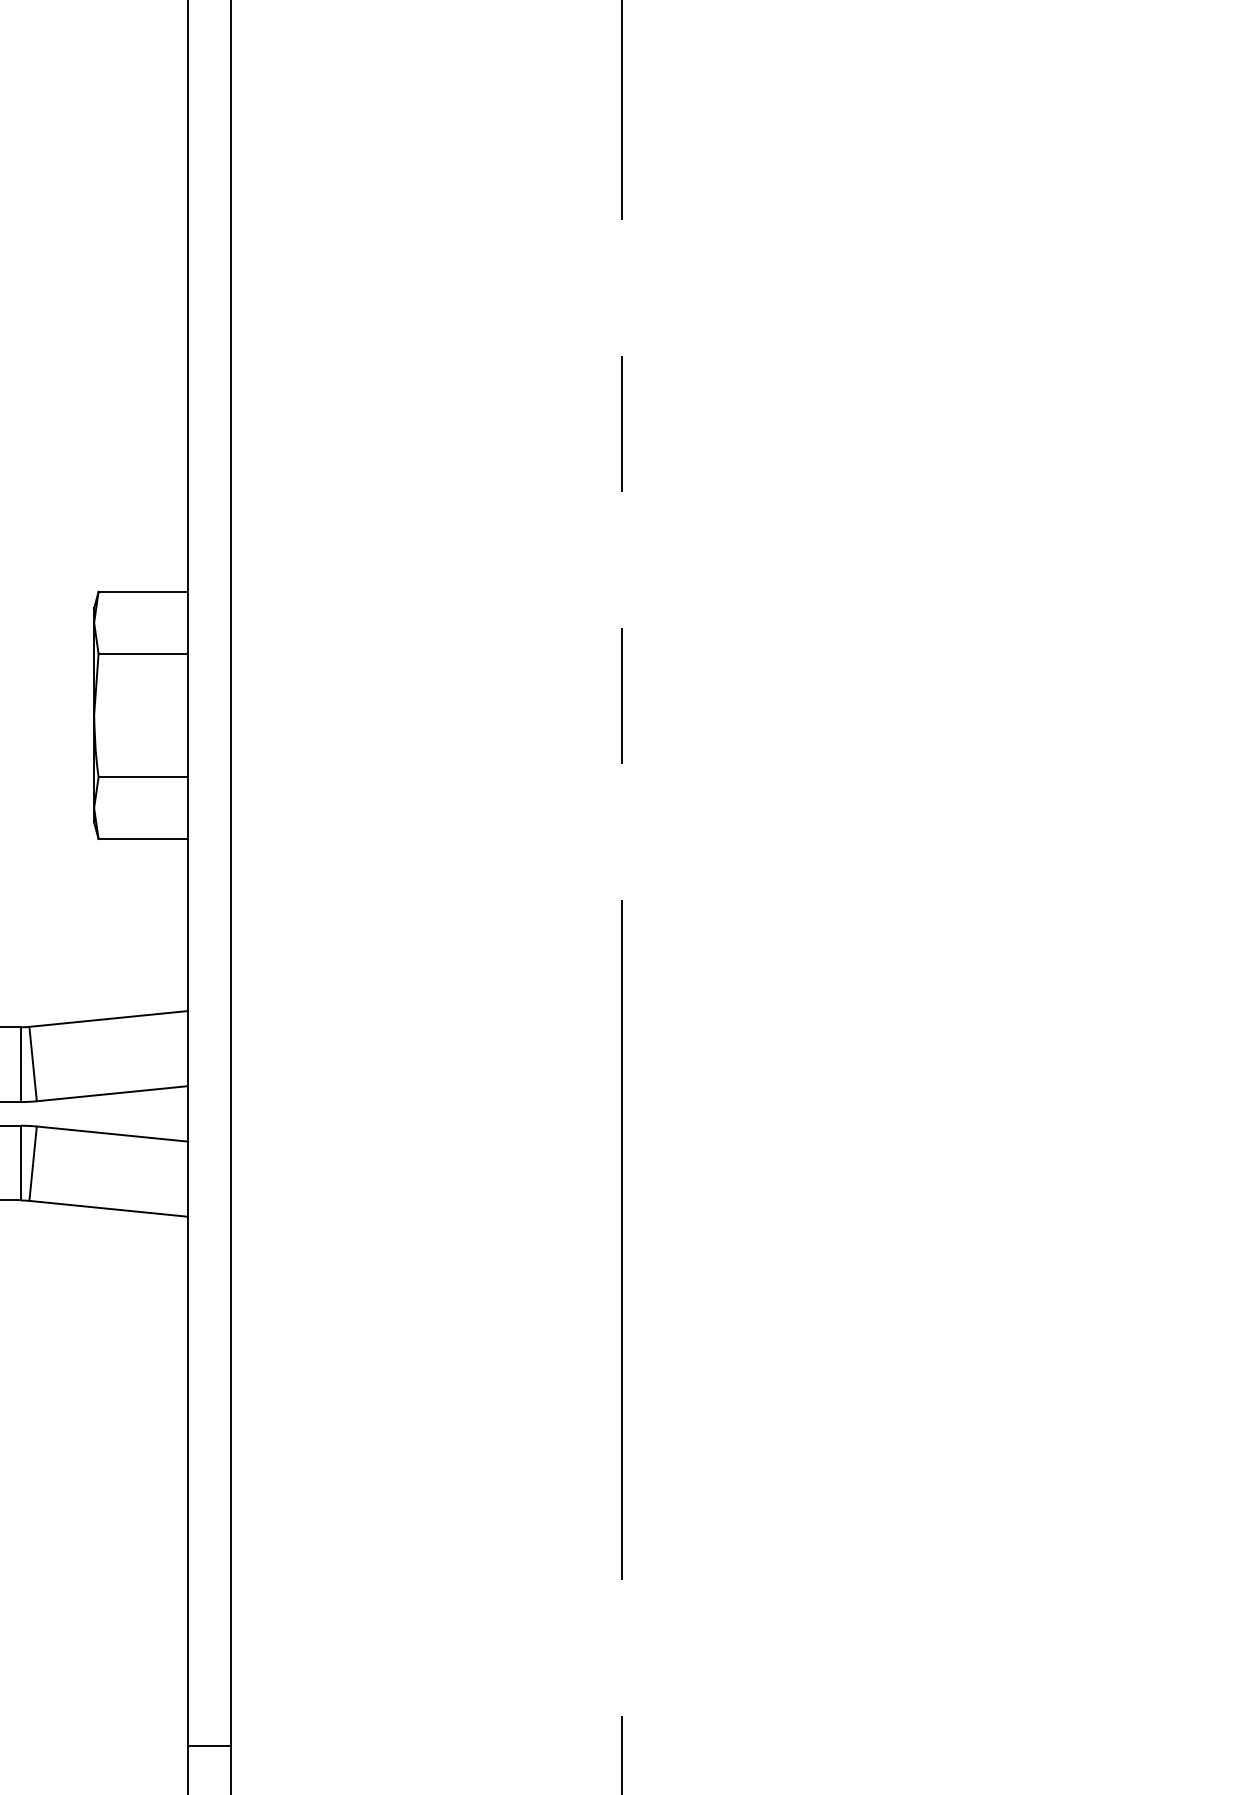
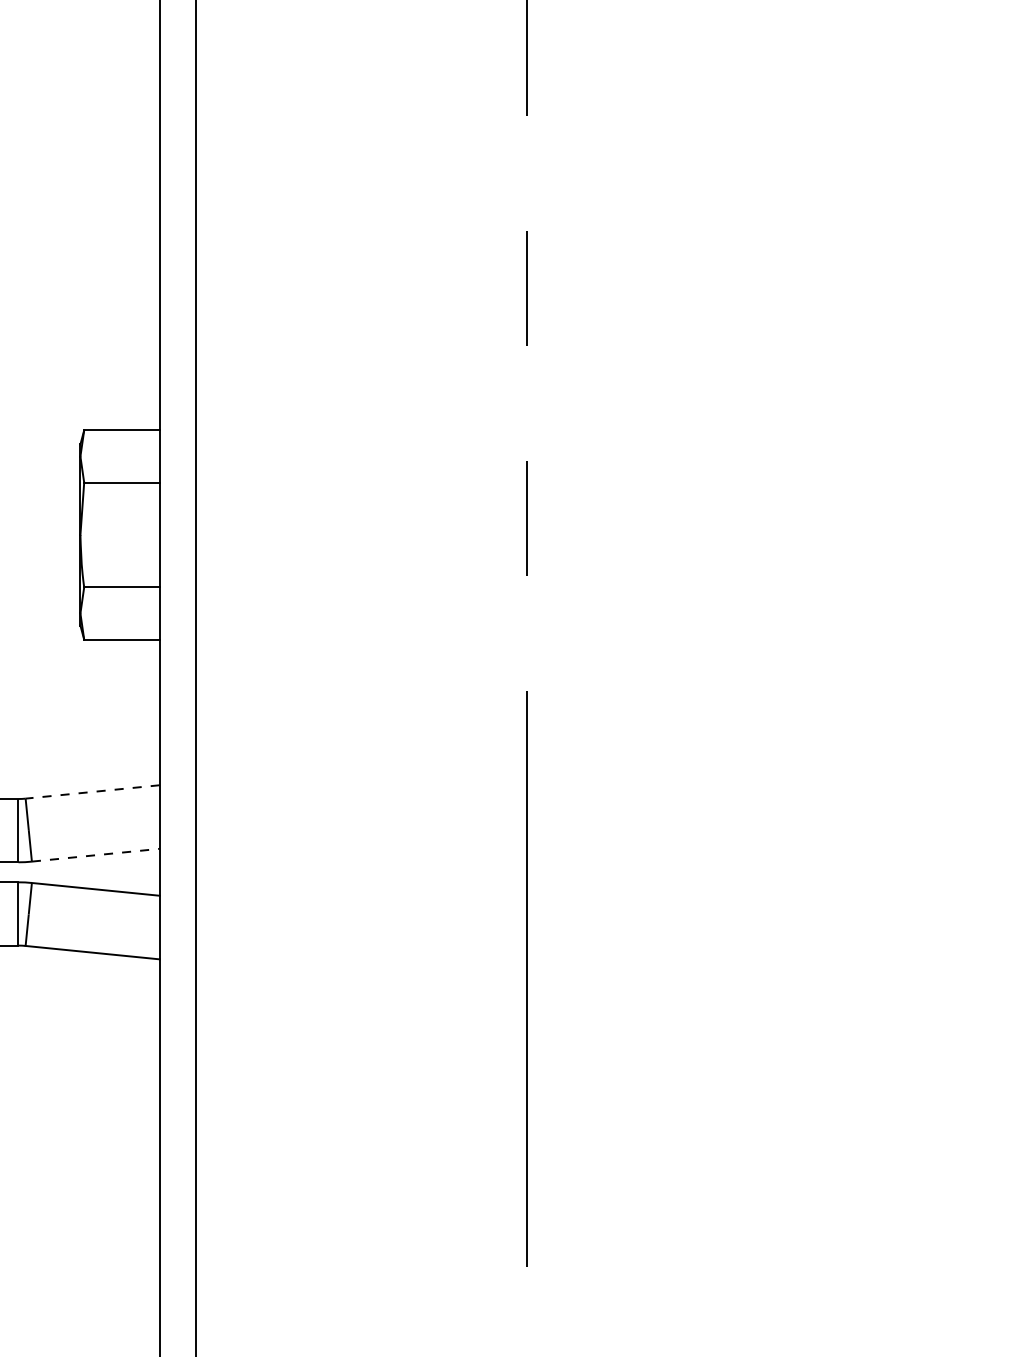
line: (108, 1018) -> (92, 791), solid -> dashed
line: (112, 1093) -> (95, 855), solid -> dashed

